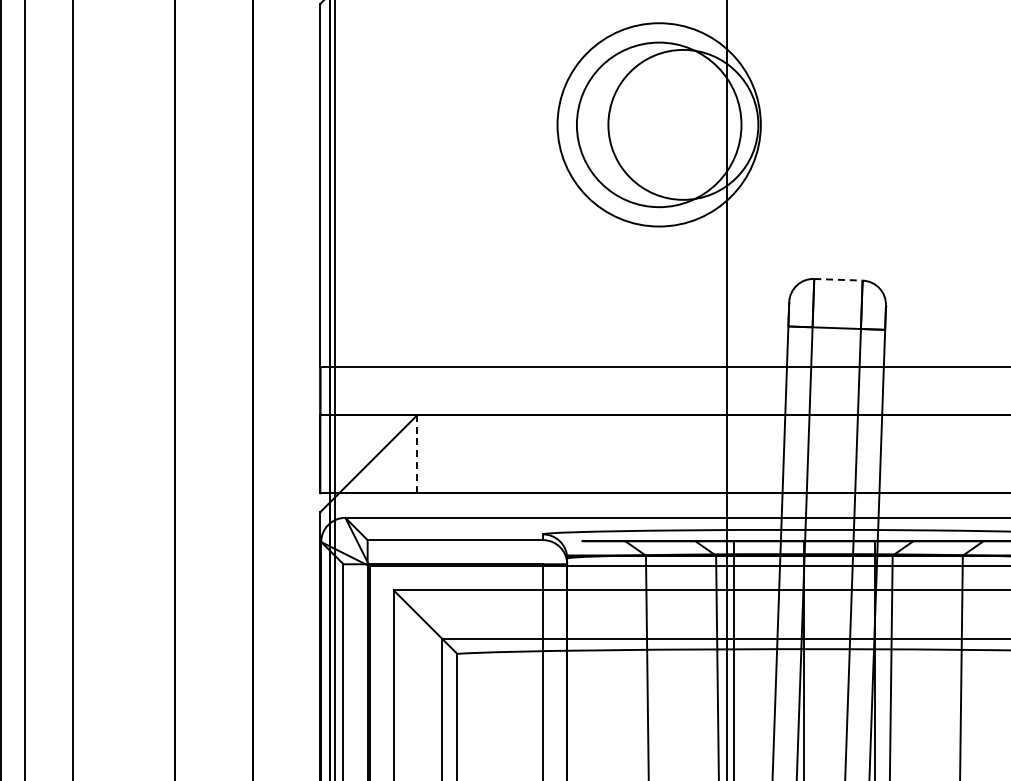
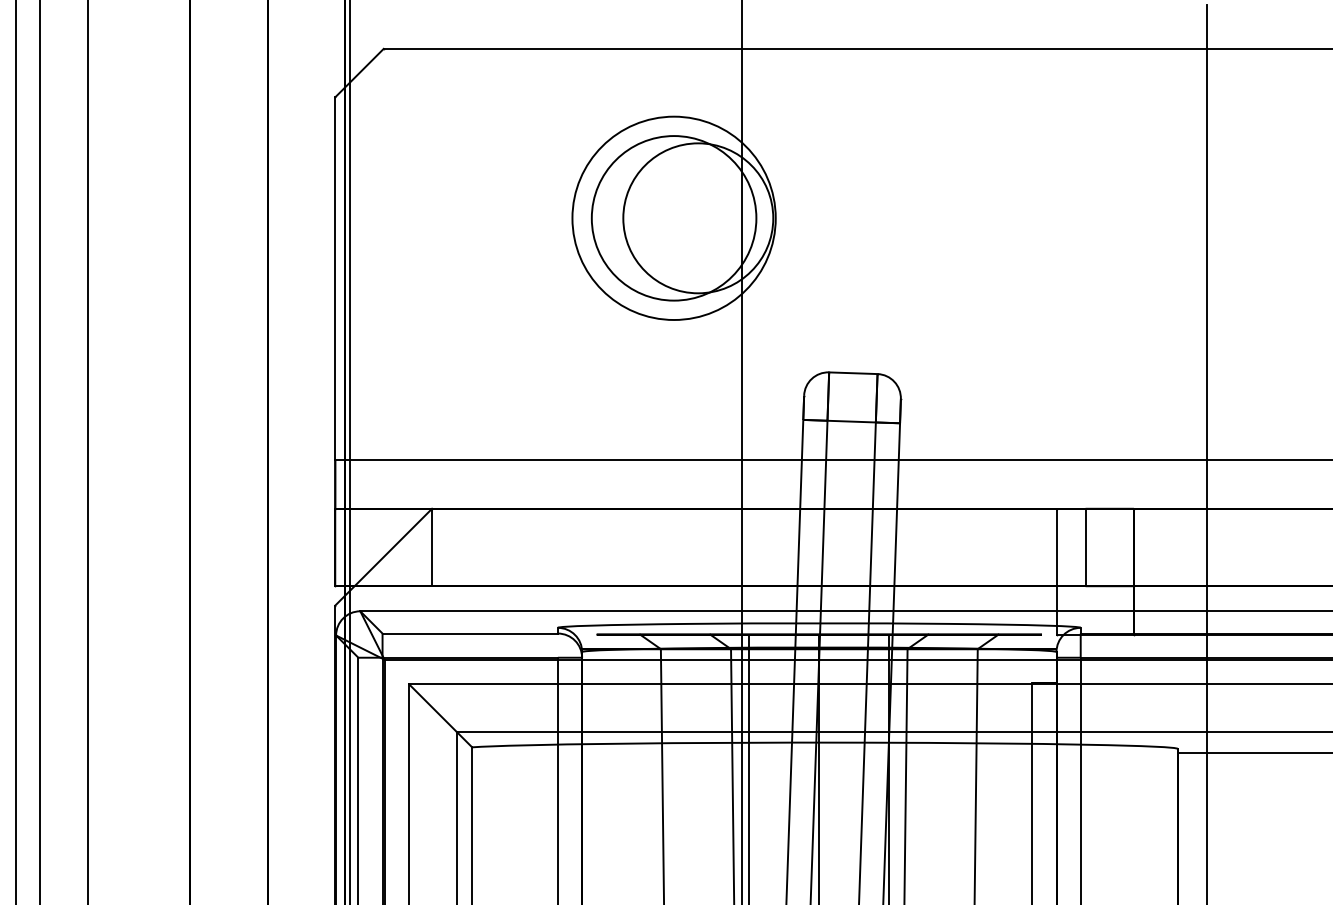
line: (838, 280) -> (853, 373), dashed -> solid
line: (417, 454) -> (432, 547), dashed -> solid

